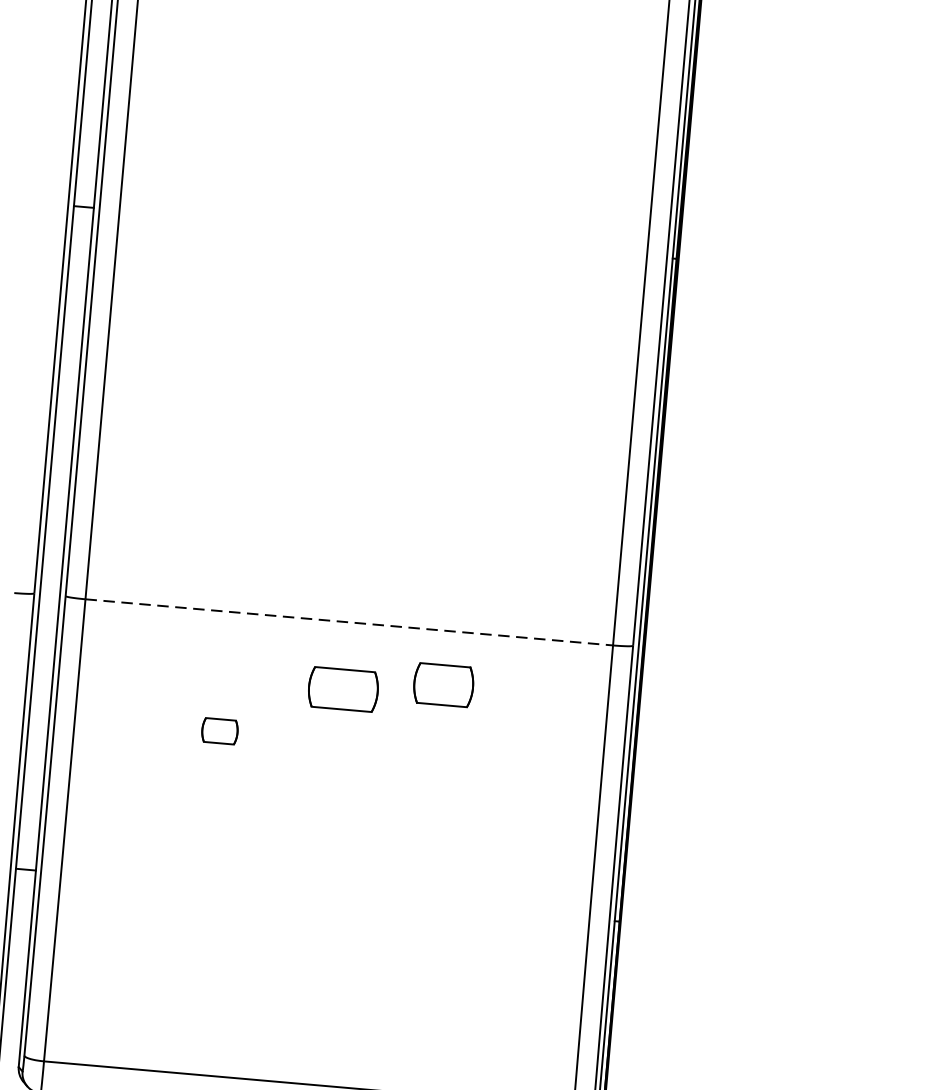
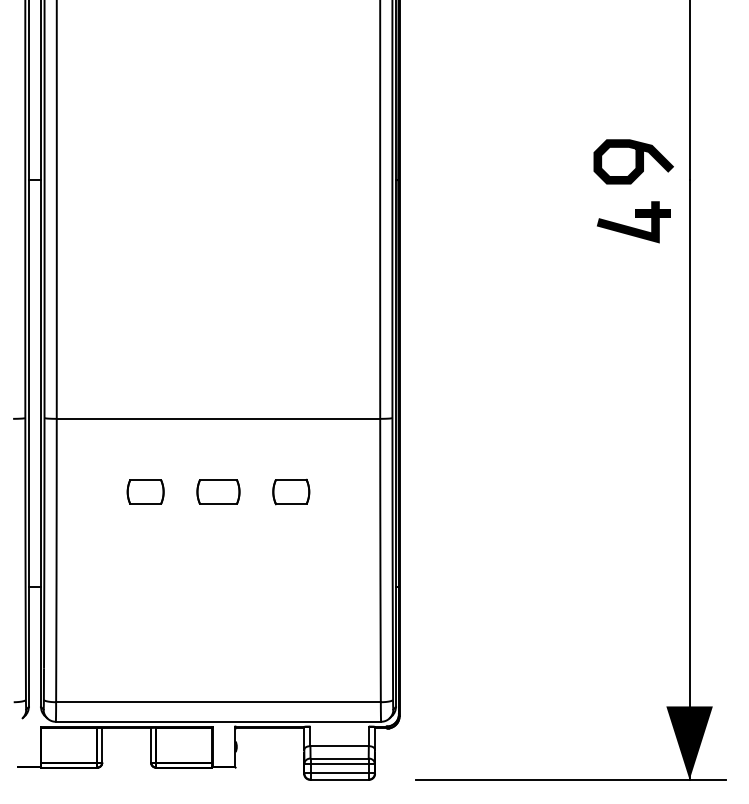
line: (349, 621) -> (218, 418), dashed -> solid
part: (444, 684) -> (291, 491), moved
part: (343, 688) -> (218, 491), moved
part: (219, 730) -> (145, 491), size x1.67

